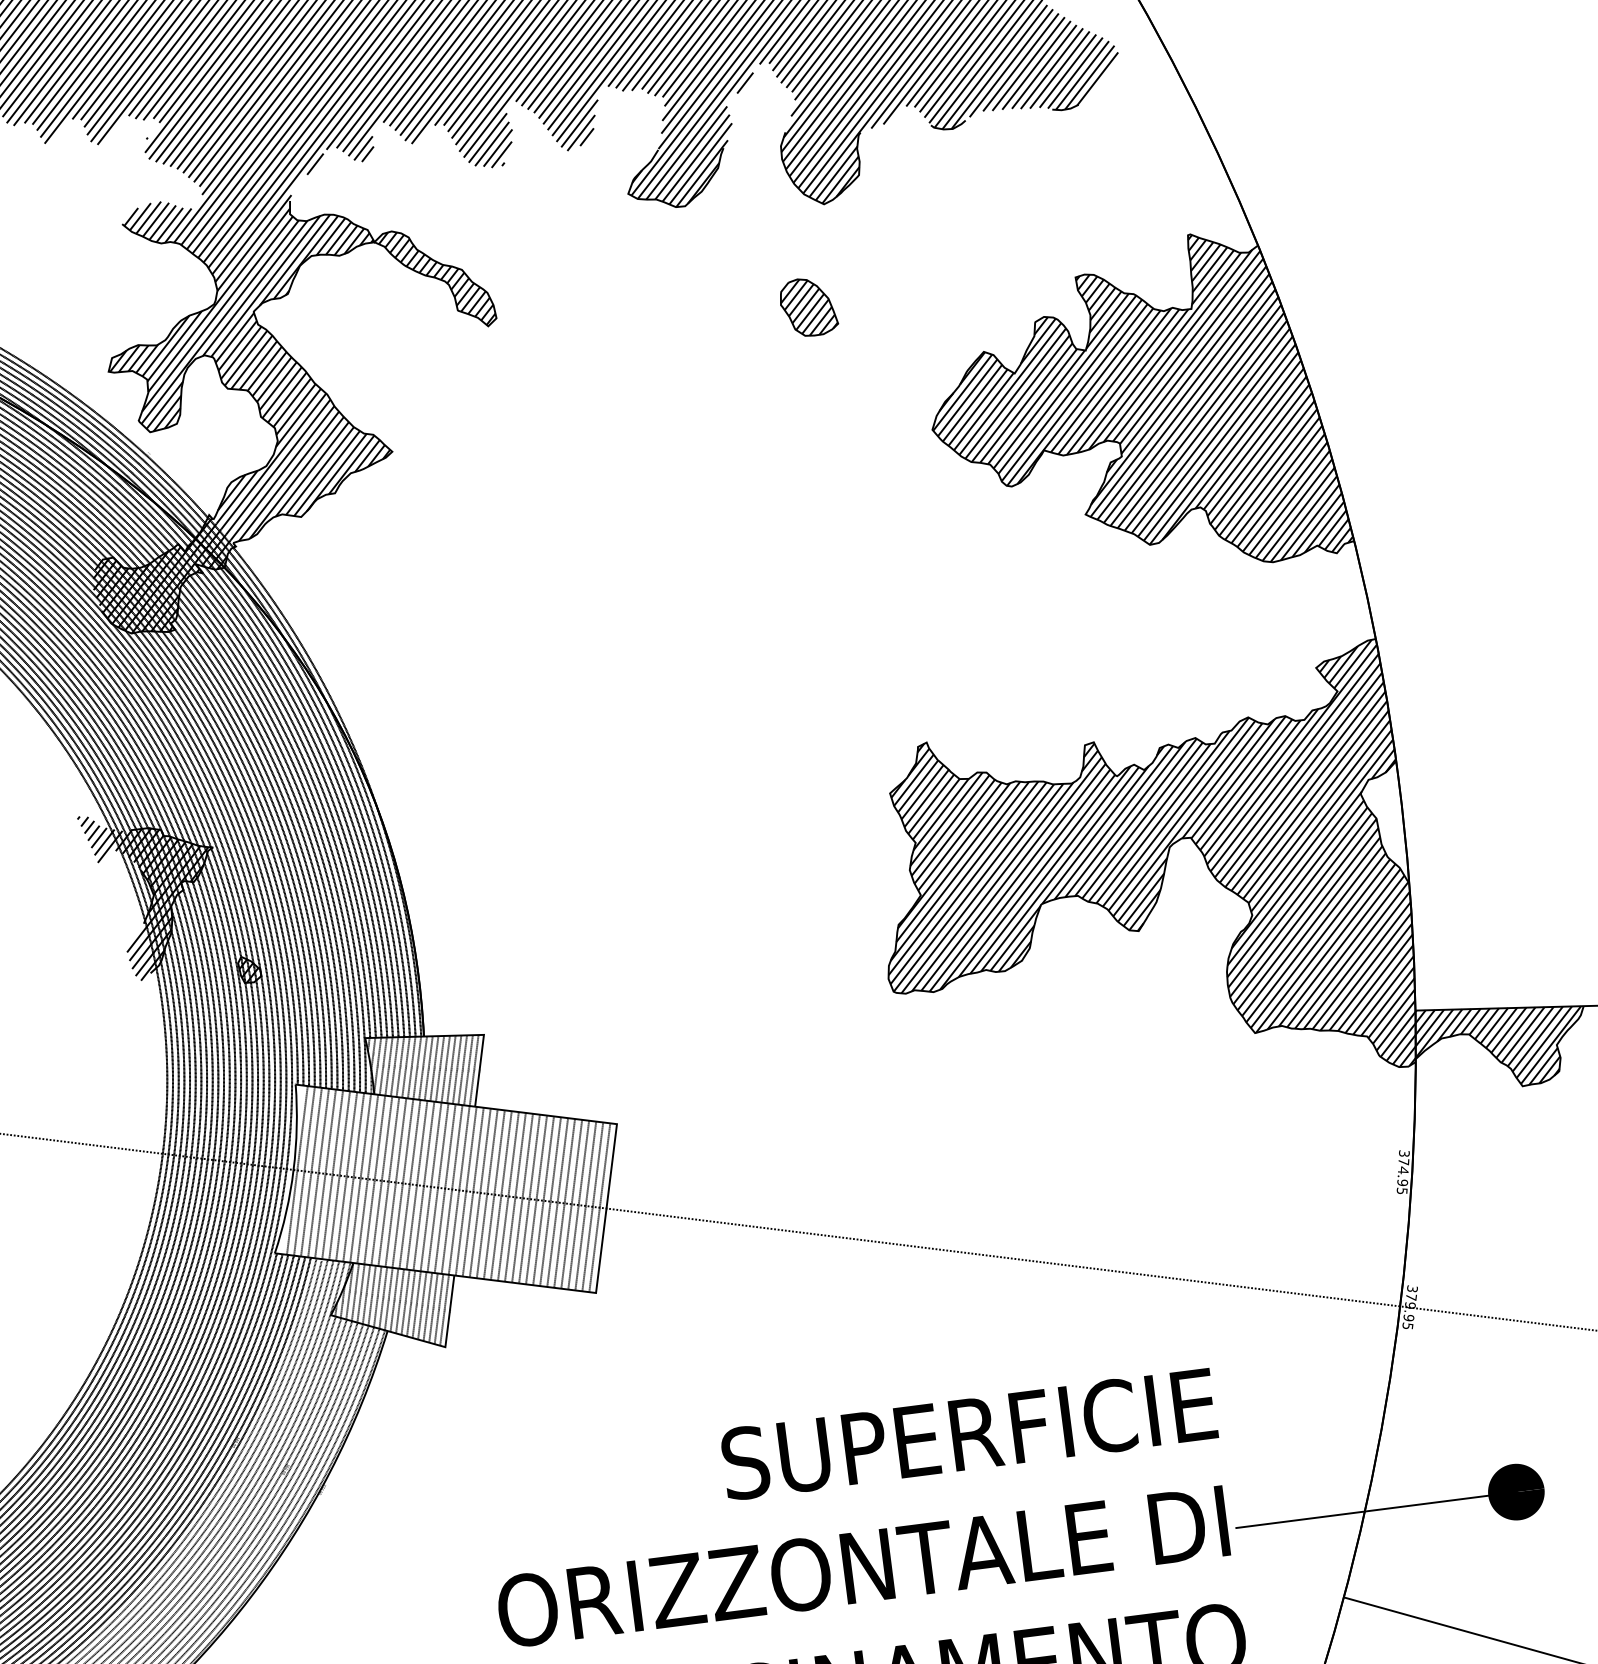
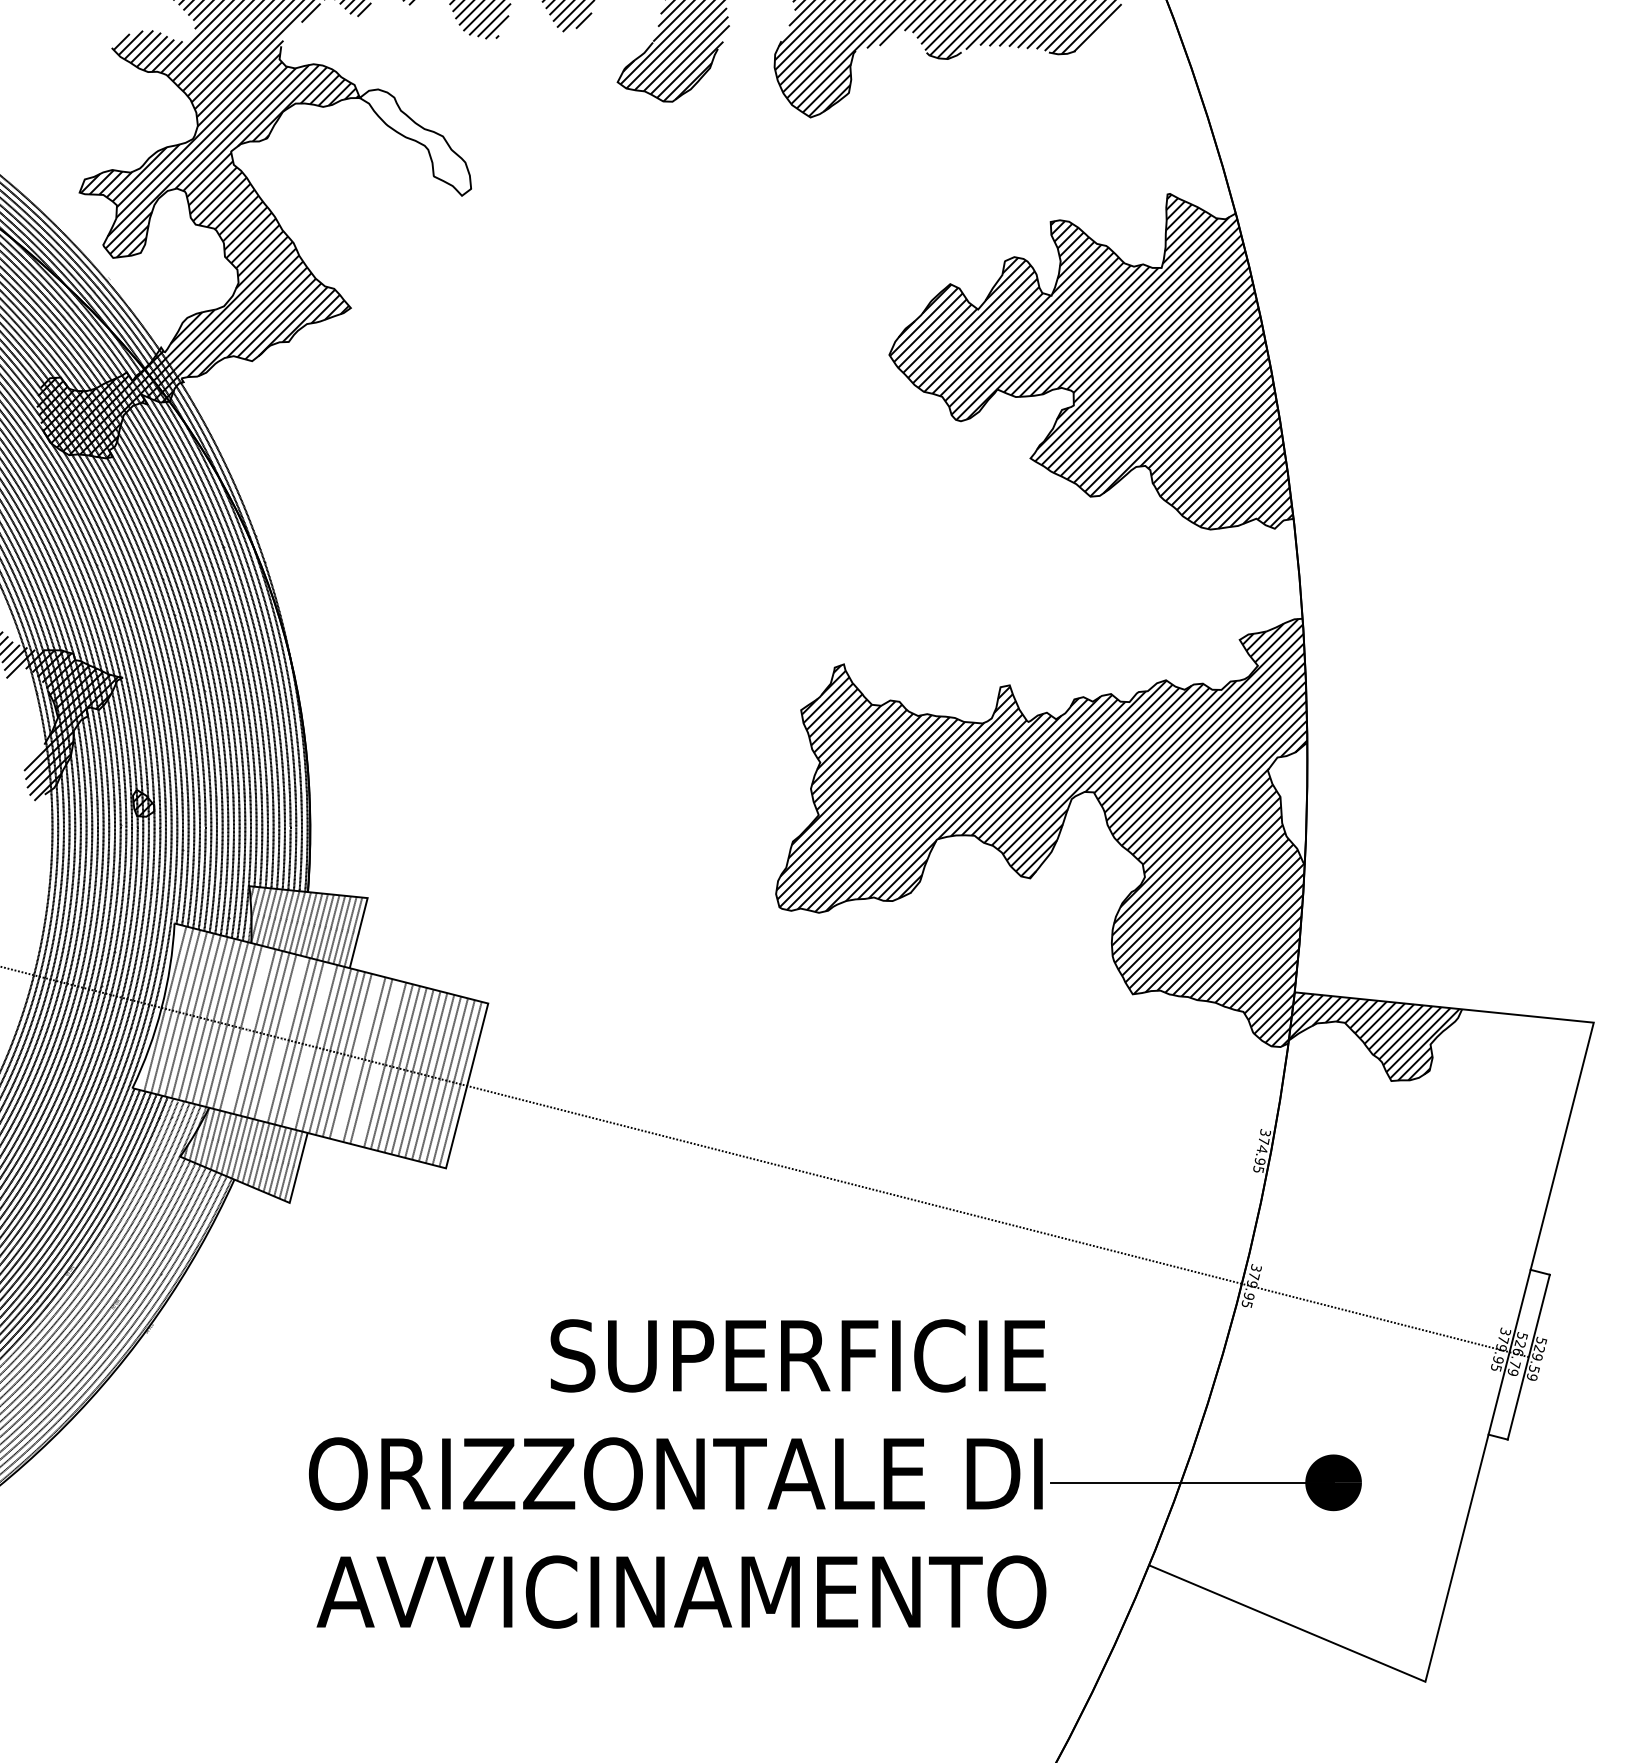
hatch: (436, 279) -> (416, 142), removed
part: (808, 307) -> (782, 217), removed
line: (381, 1180) -> (247, 1029), removed
line: (417, 1184) -> (282, 1038), removed
line: (445, 1188) -> (309, 1045), removed
line: (494, 1194) -> (357, 1057), removed
line: (515, 1196) -> (378, 1062), removed

